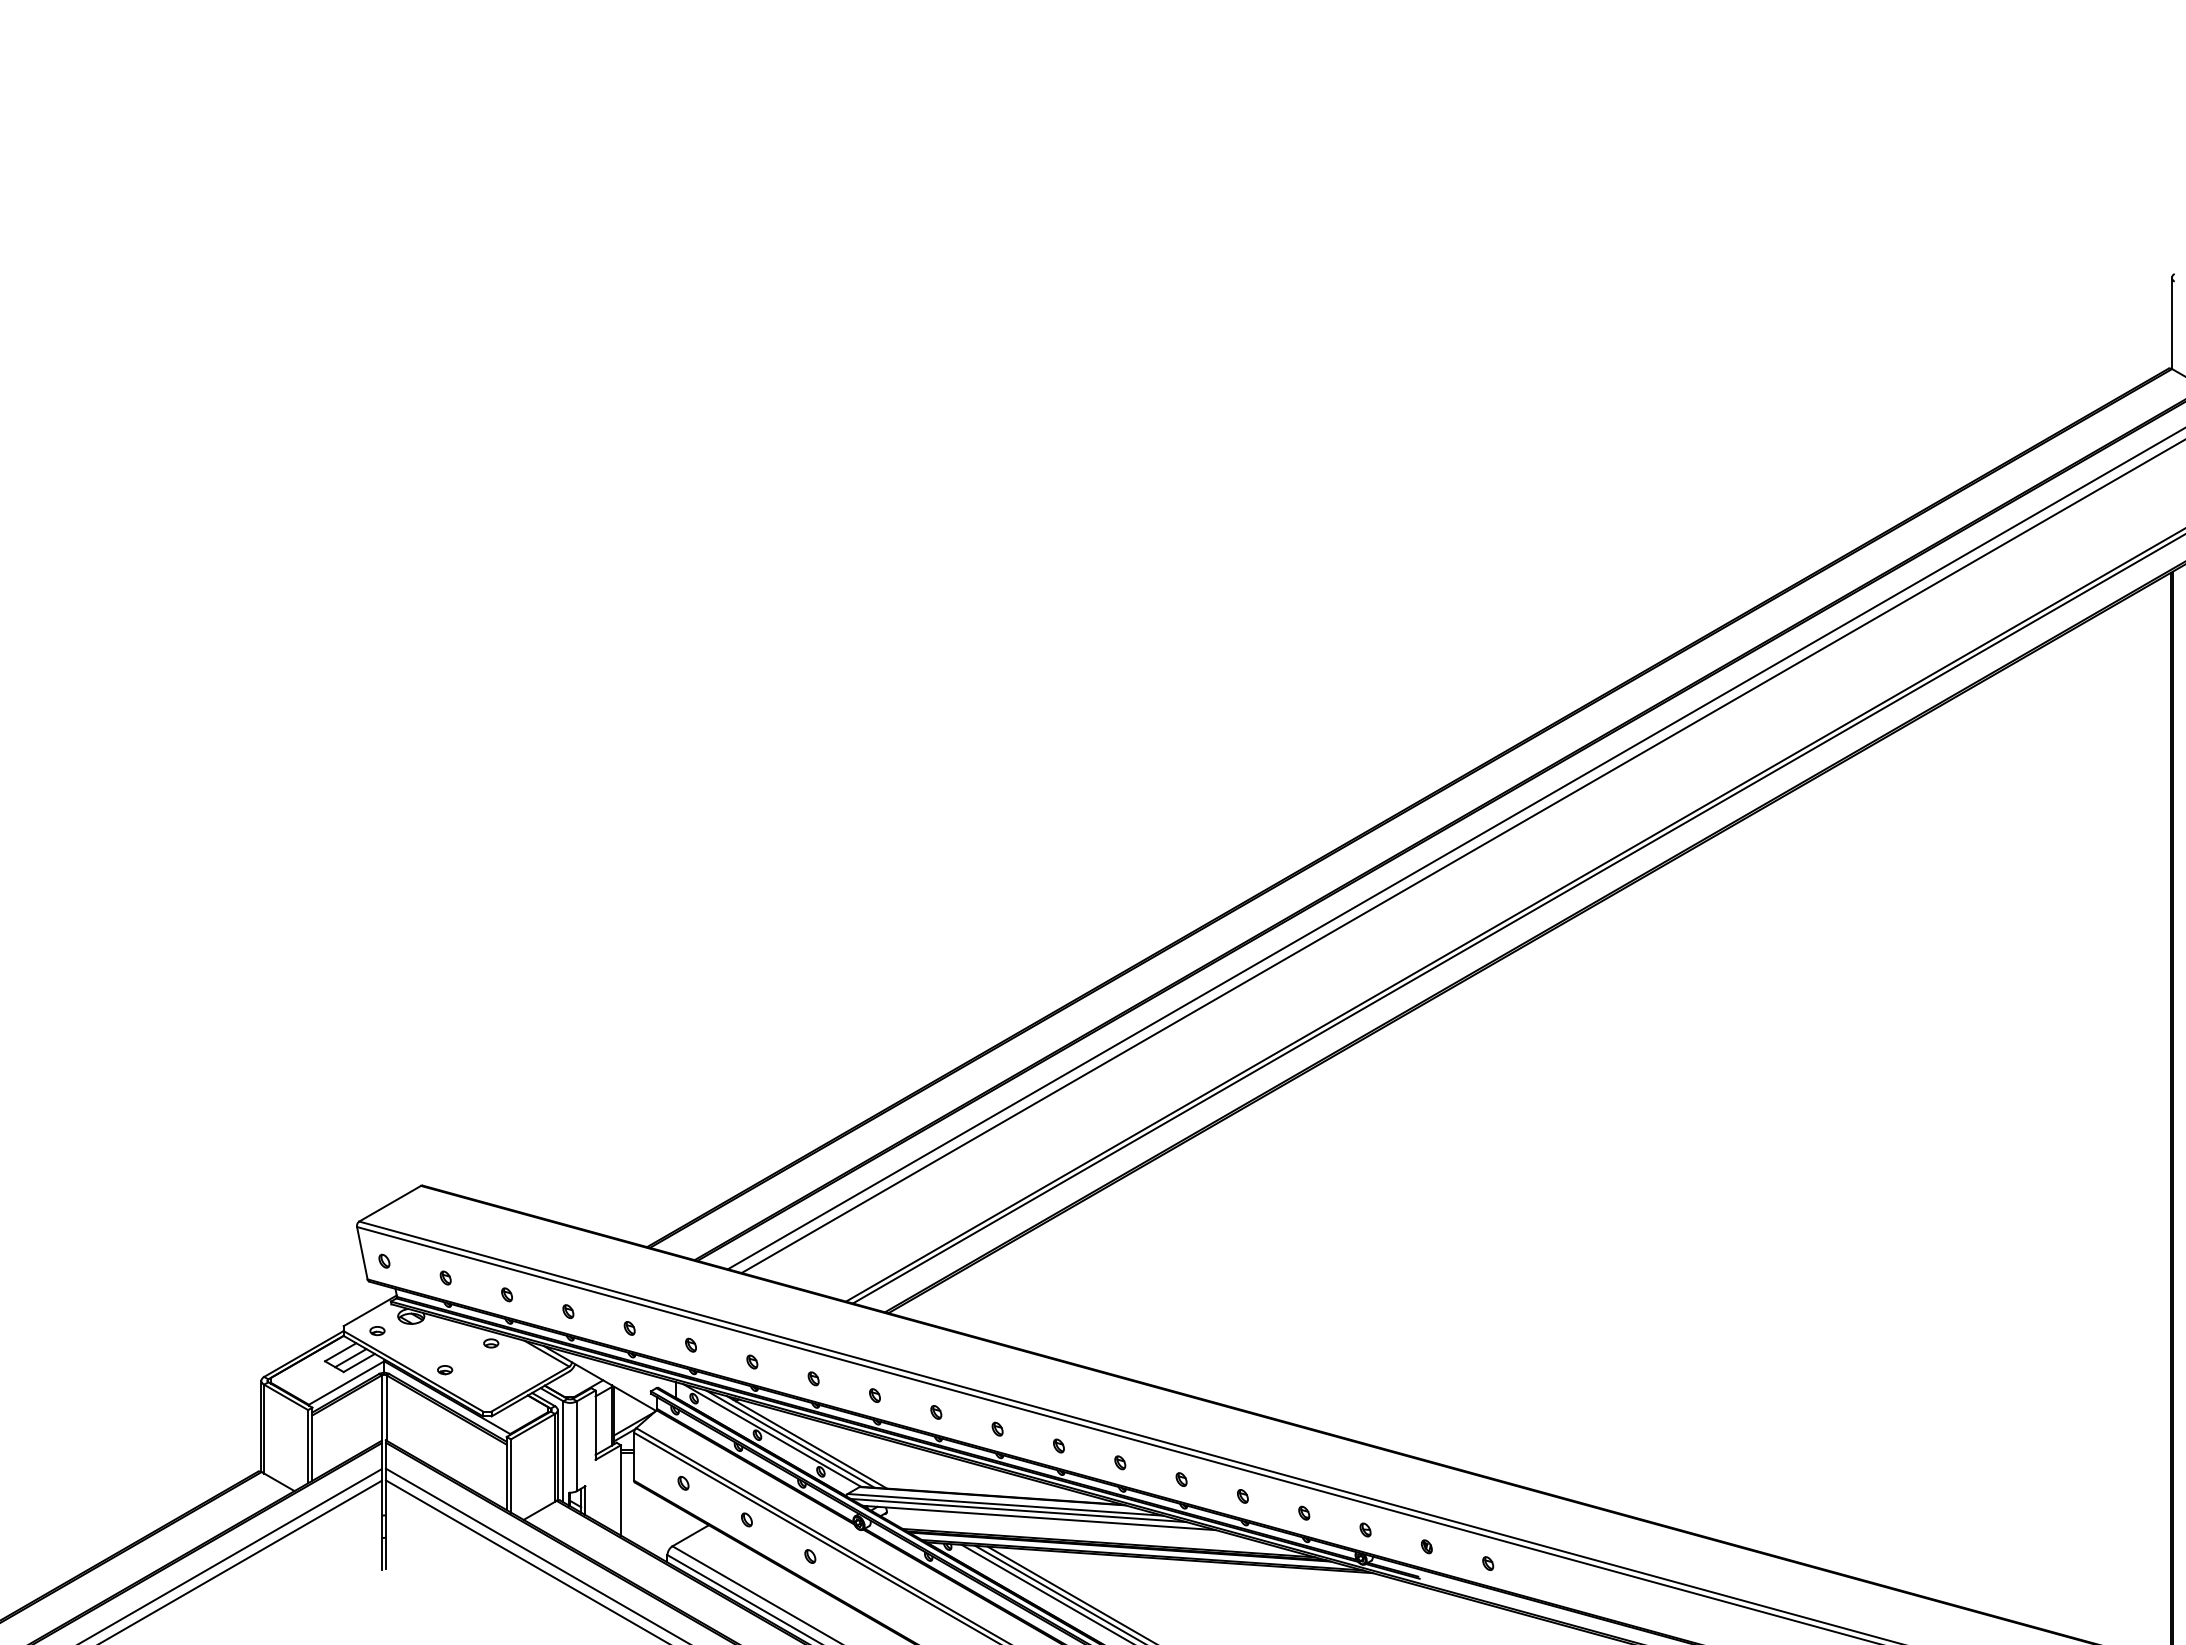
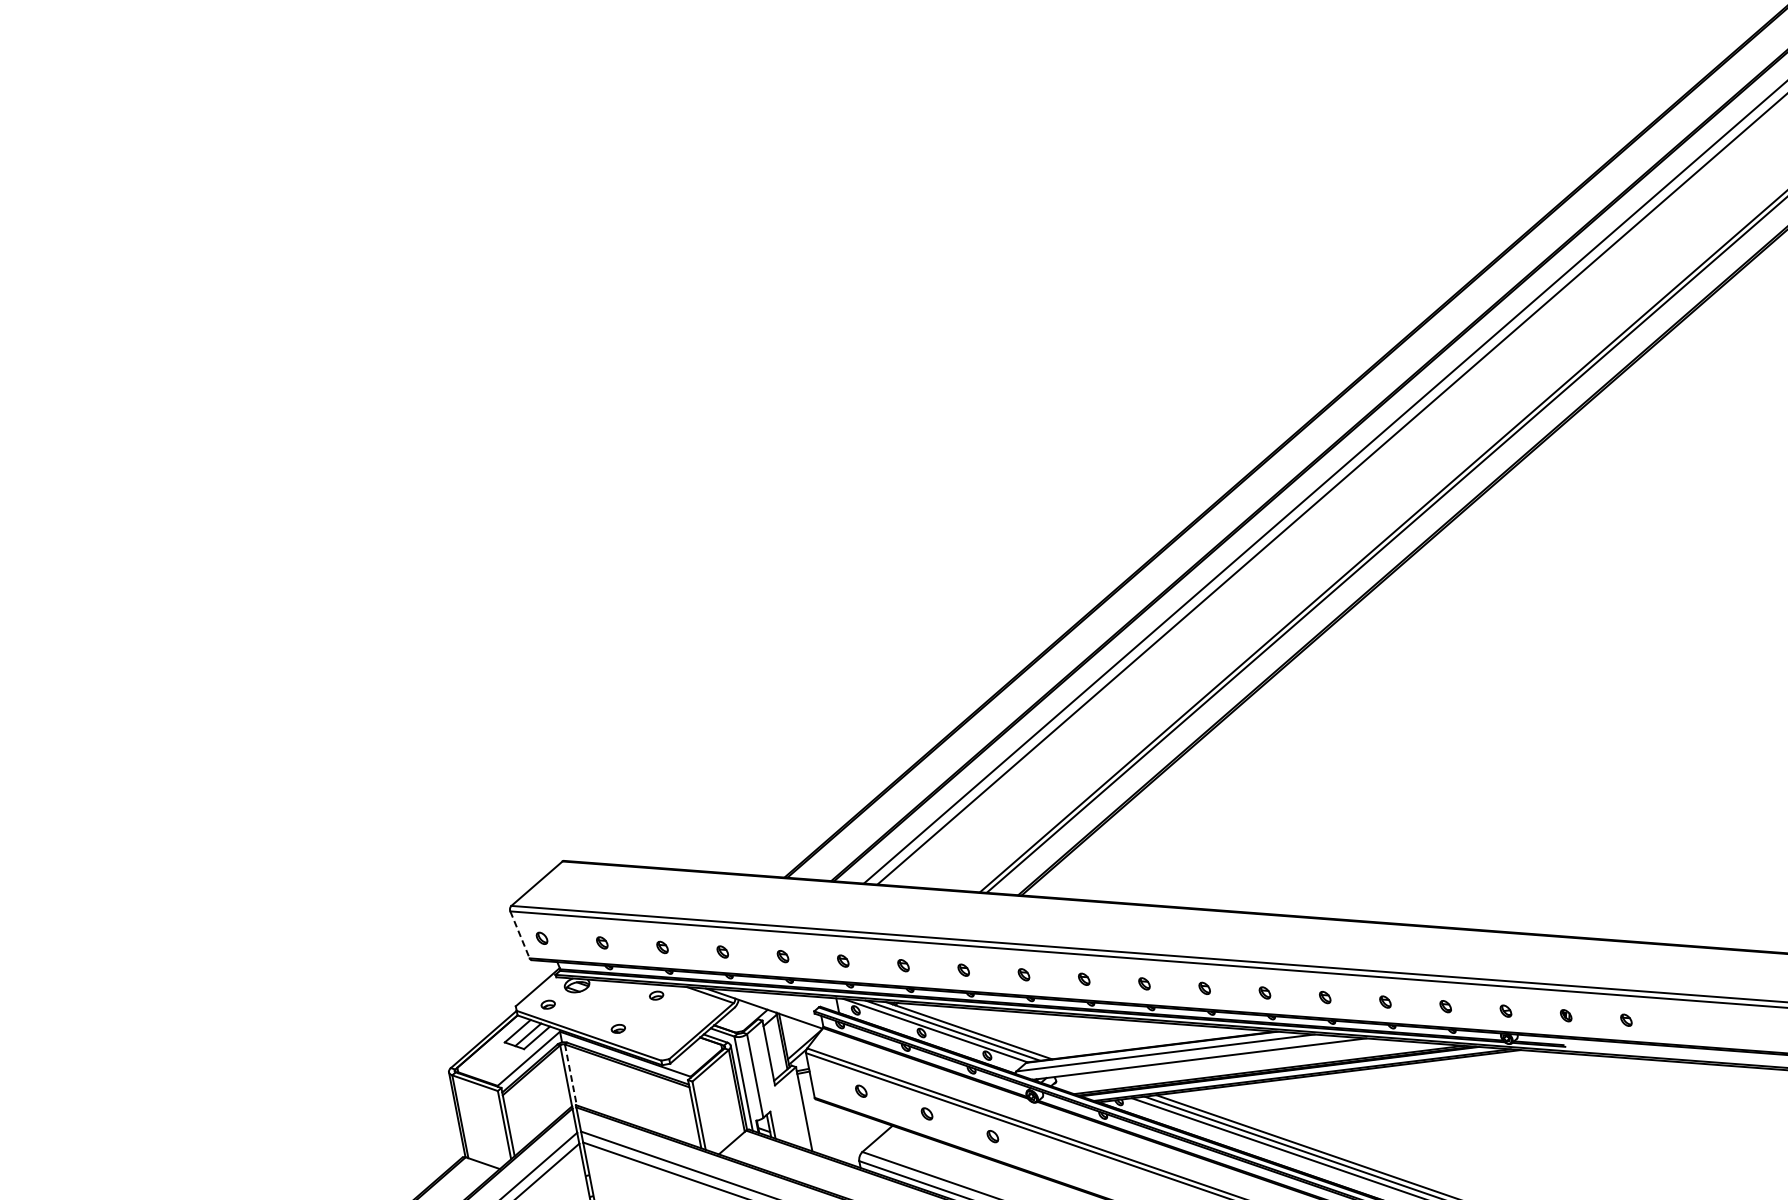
line: (362, 1253) -> (520, 935), solid -> dashed
line: (386, 1408) -> (570, 1075), solid -> dashed
line: (1018, 1510) -> (1178, 1055), removed

